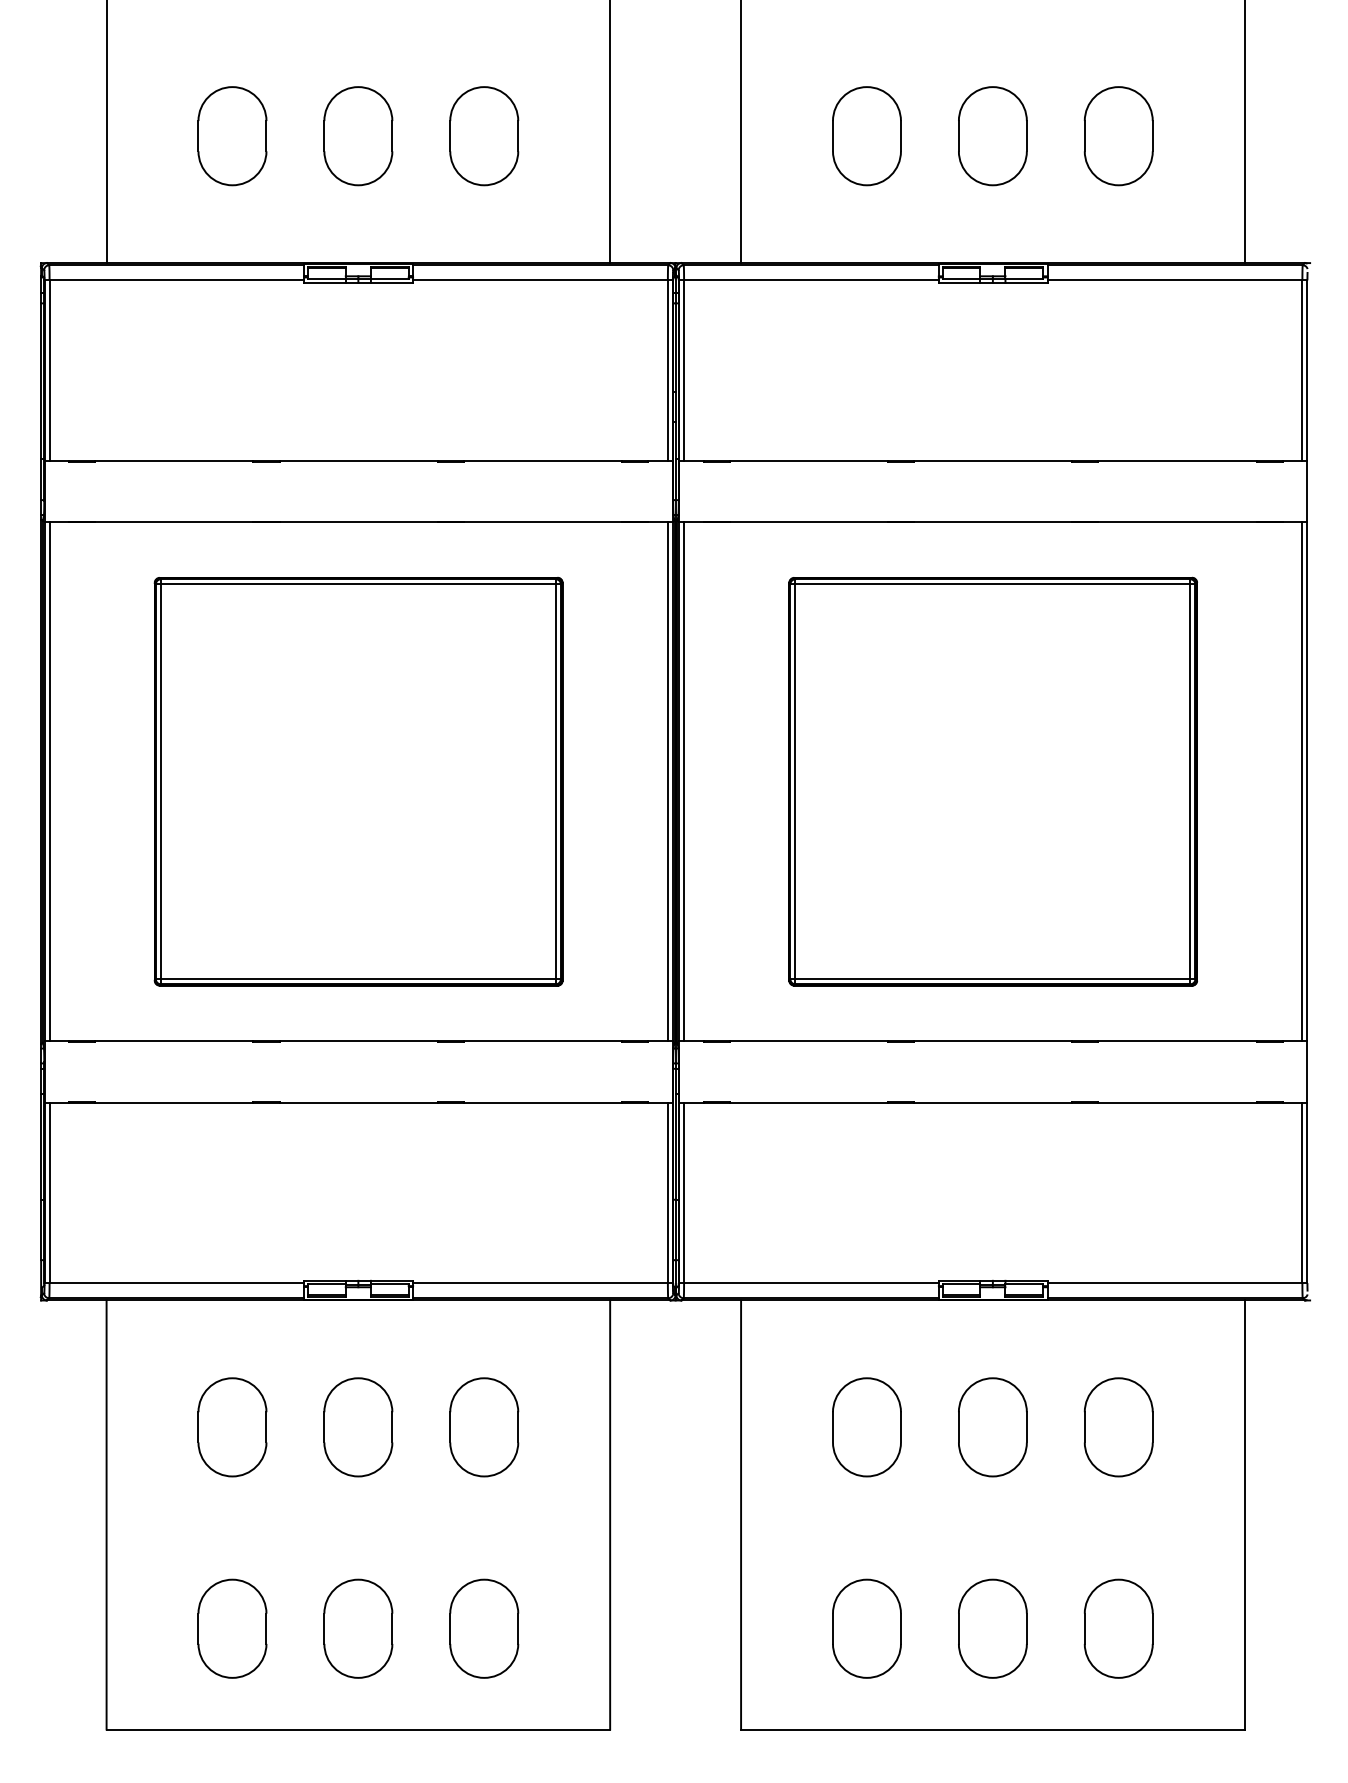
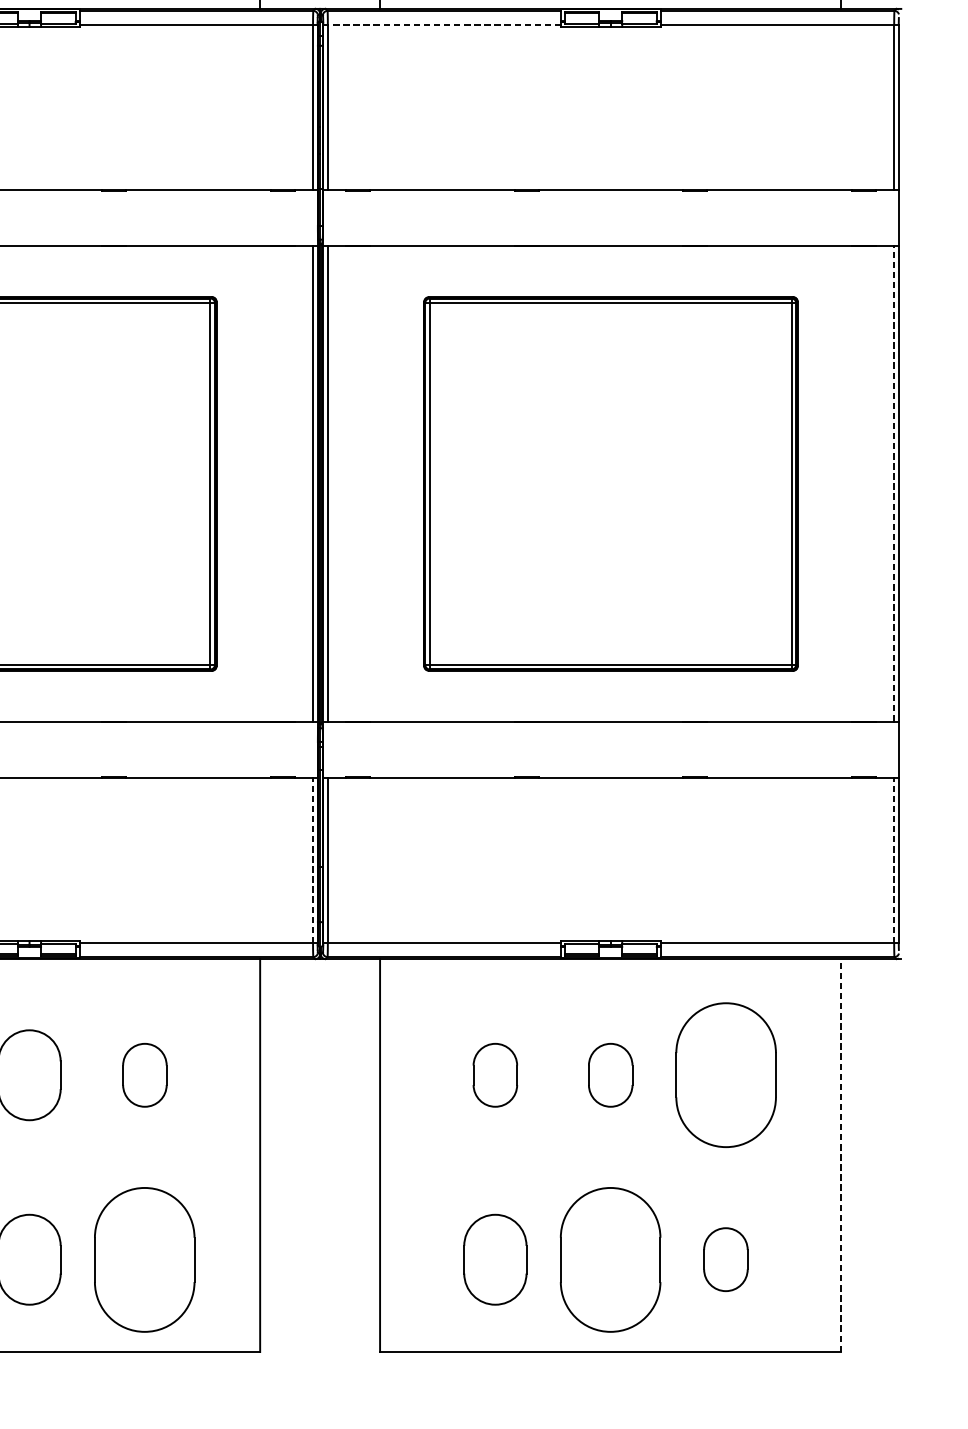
line: (810, 280) -> (443, 24), solid -> dashed
line: (1302, 781) -> (894, 483), solid -> dashed
line: (667, 1192) -> (312, 860), solid -> dashed
line: (1302, 1192) -> (894, 860), solid -> dashed
part: (484, 1427) -> (145, 1075), size x0.7
part: (866, 1427) -> (494, 1075), size x0.7
part: (992, 1427) -> (610, 1075), size x0.7
part: (1118, 1427) -> (725, 1075), size x1.6
line: (1244, 1514) -> (841, 1155), solid -> dashed
part: (484, 1628) -> (145, 1259), size x1.6
part: (992, 1628) -> (610, 1259), size x1.6
part: (1118, 1628) -> (725, 1259), size x0.7

